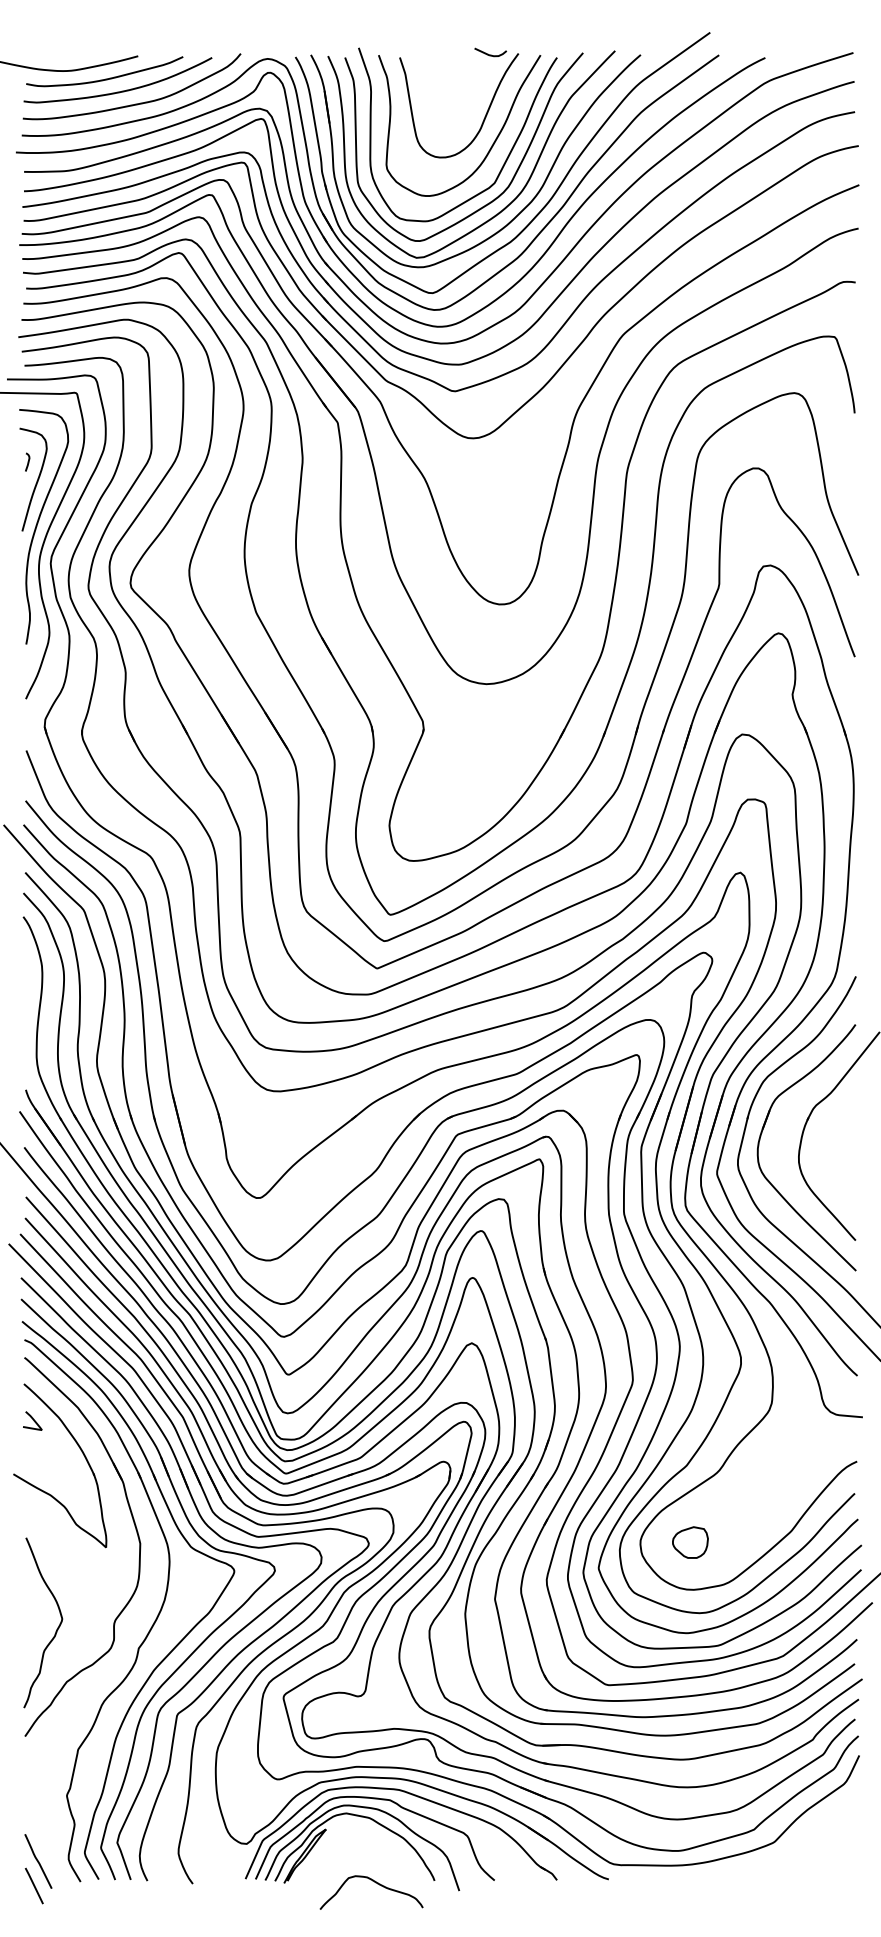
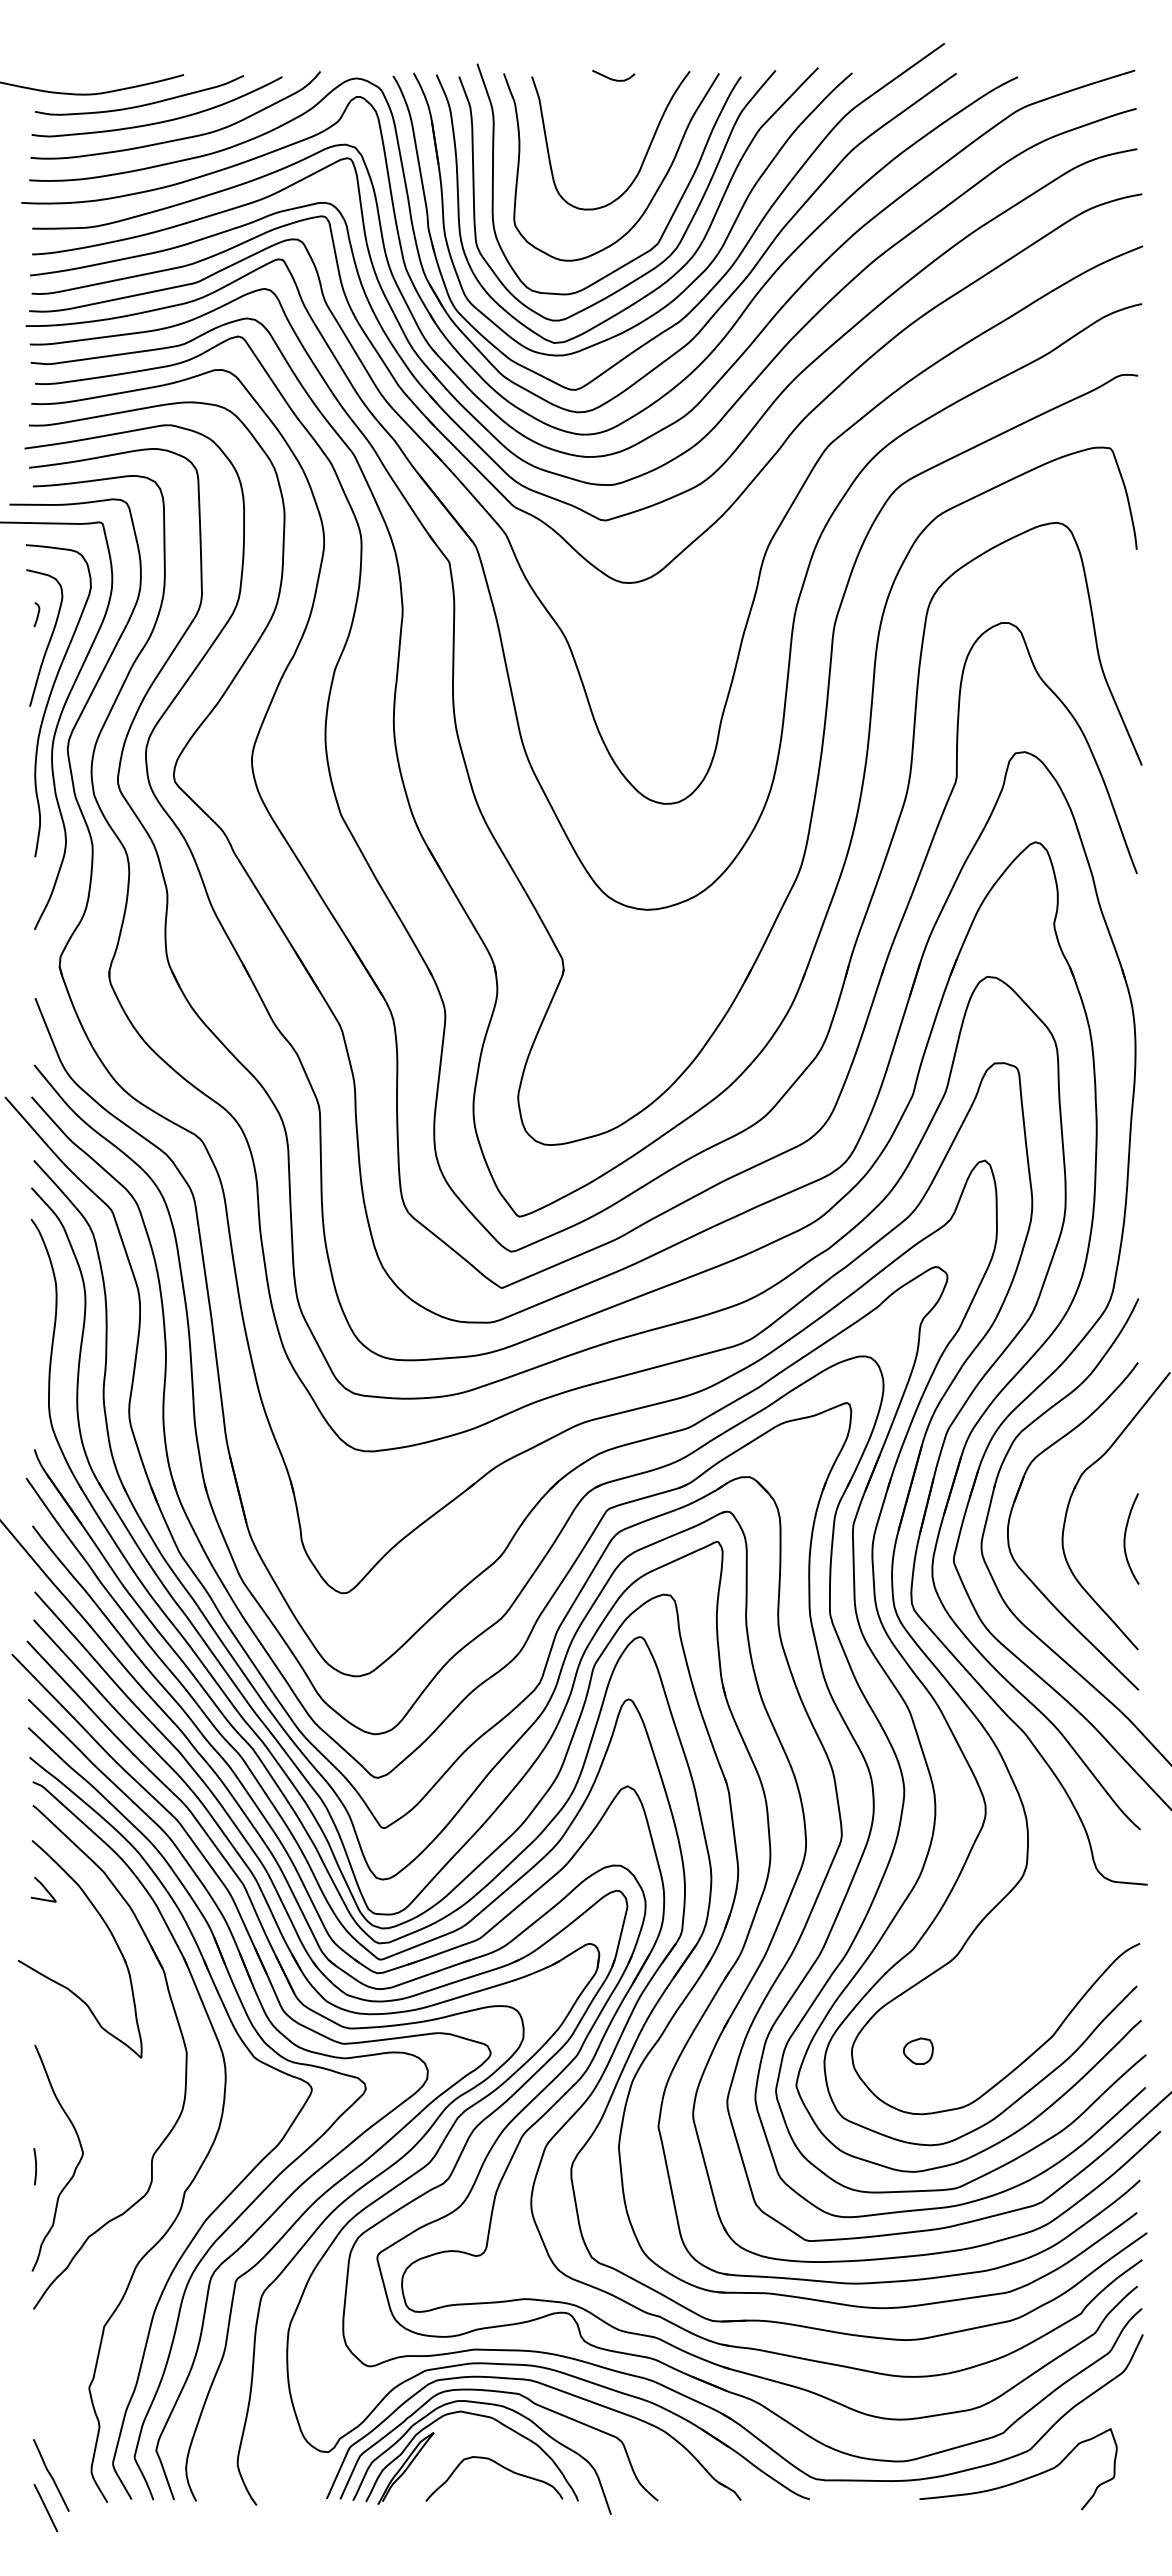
curve: (489, 54) -> (612, 78), moved
curve: (846, 1156) -> (1125, 1538), added
part: (690, 1541) -> (918, 2050), size x0.62
line: (26, 1629) -> (35, 2166), added
curve: (767, 1864) -> (1021, 2479), added
curve: (376, 1883) -> (500, 2466), moved

